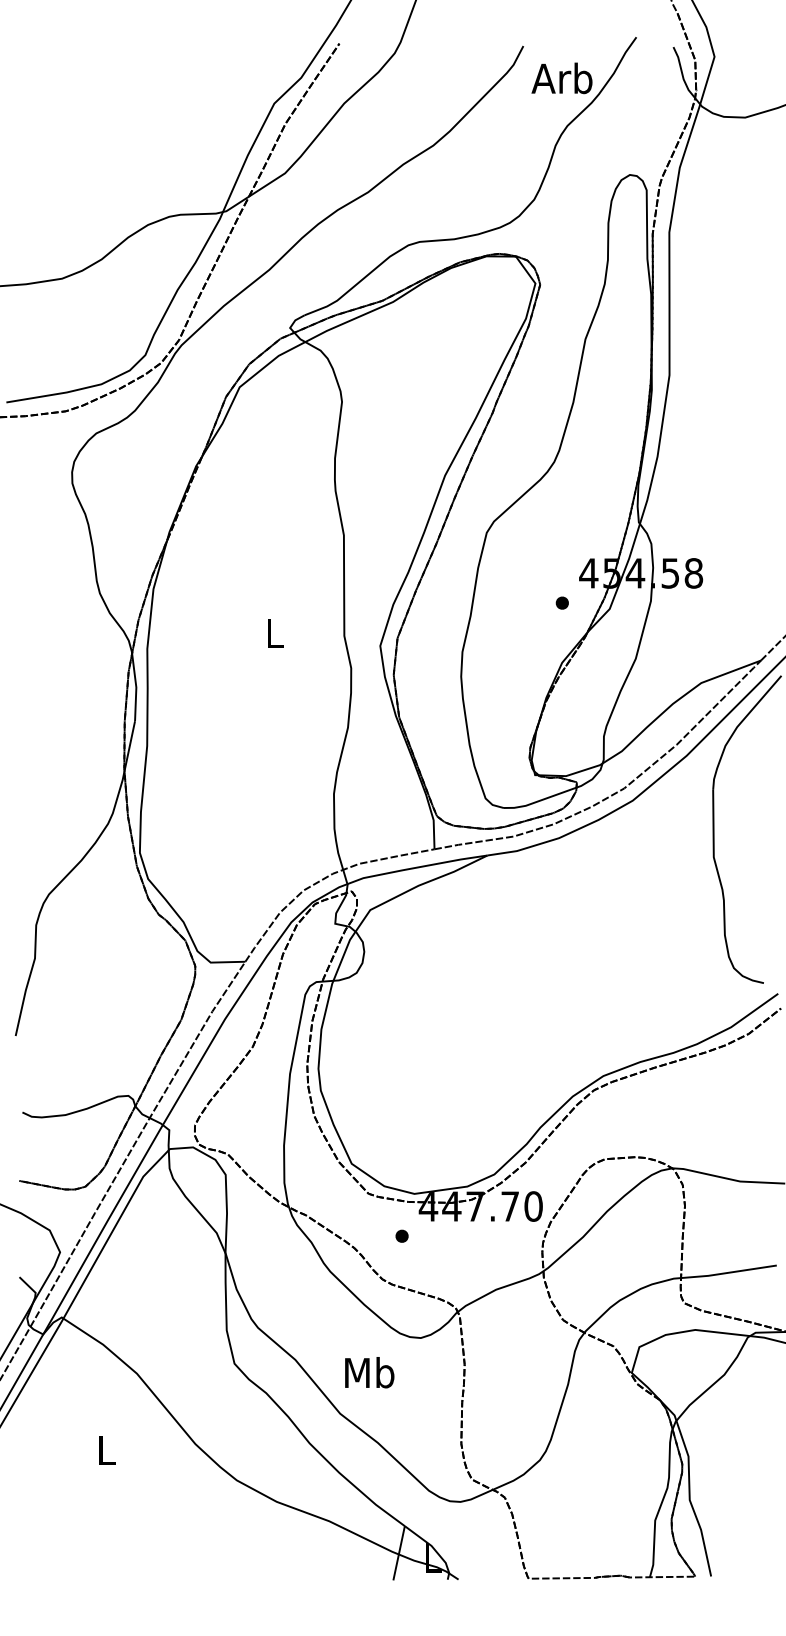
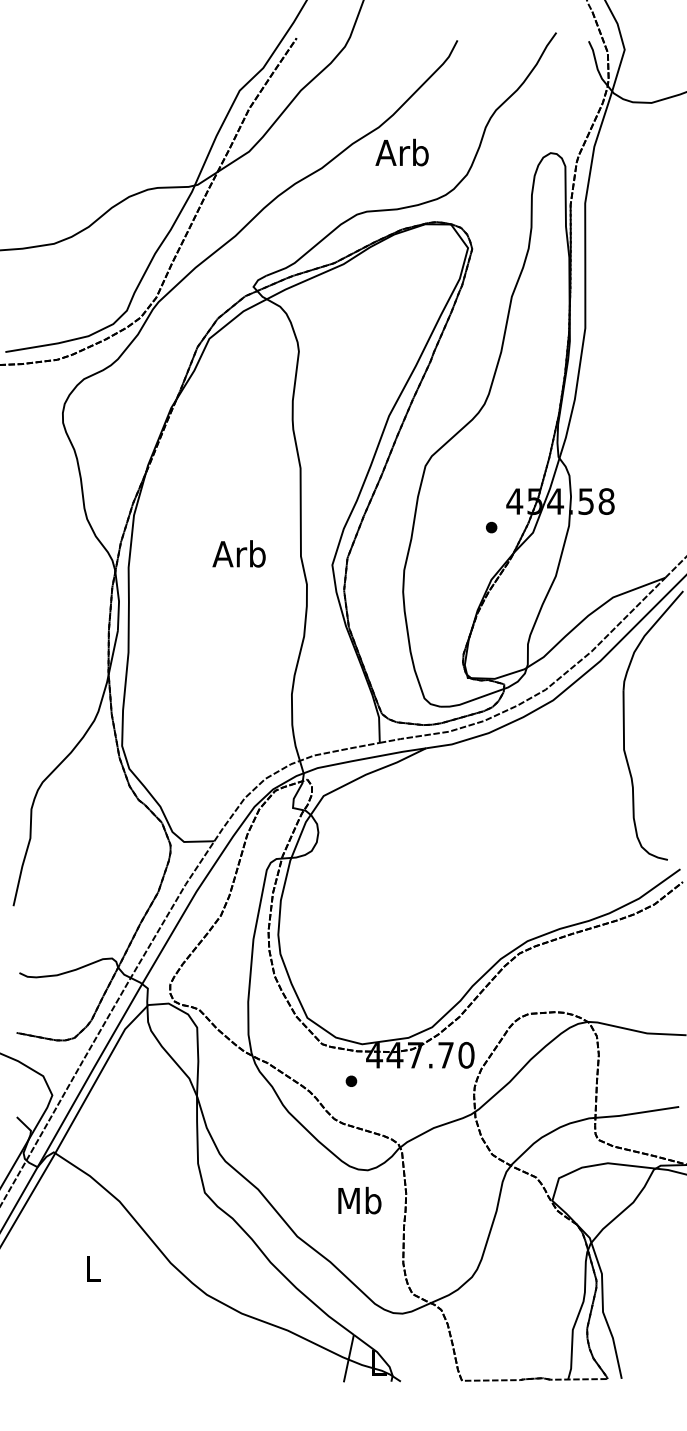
text: (561, 78) -> (401, 152), moved
text: (273, 632) -> (238, 553), L -> Arb
text: (369, 1372) -> (359, 1200), moved

